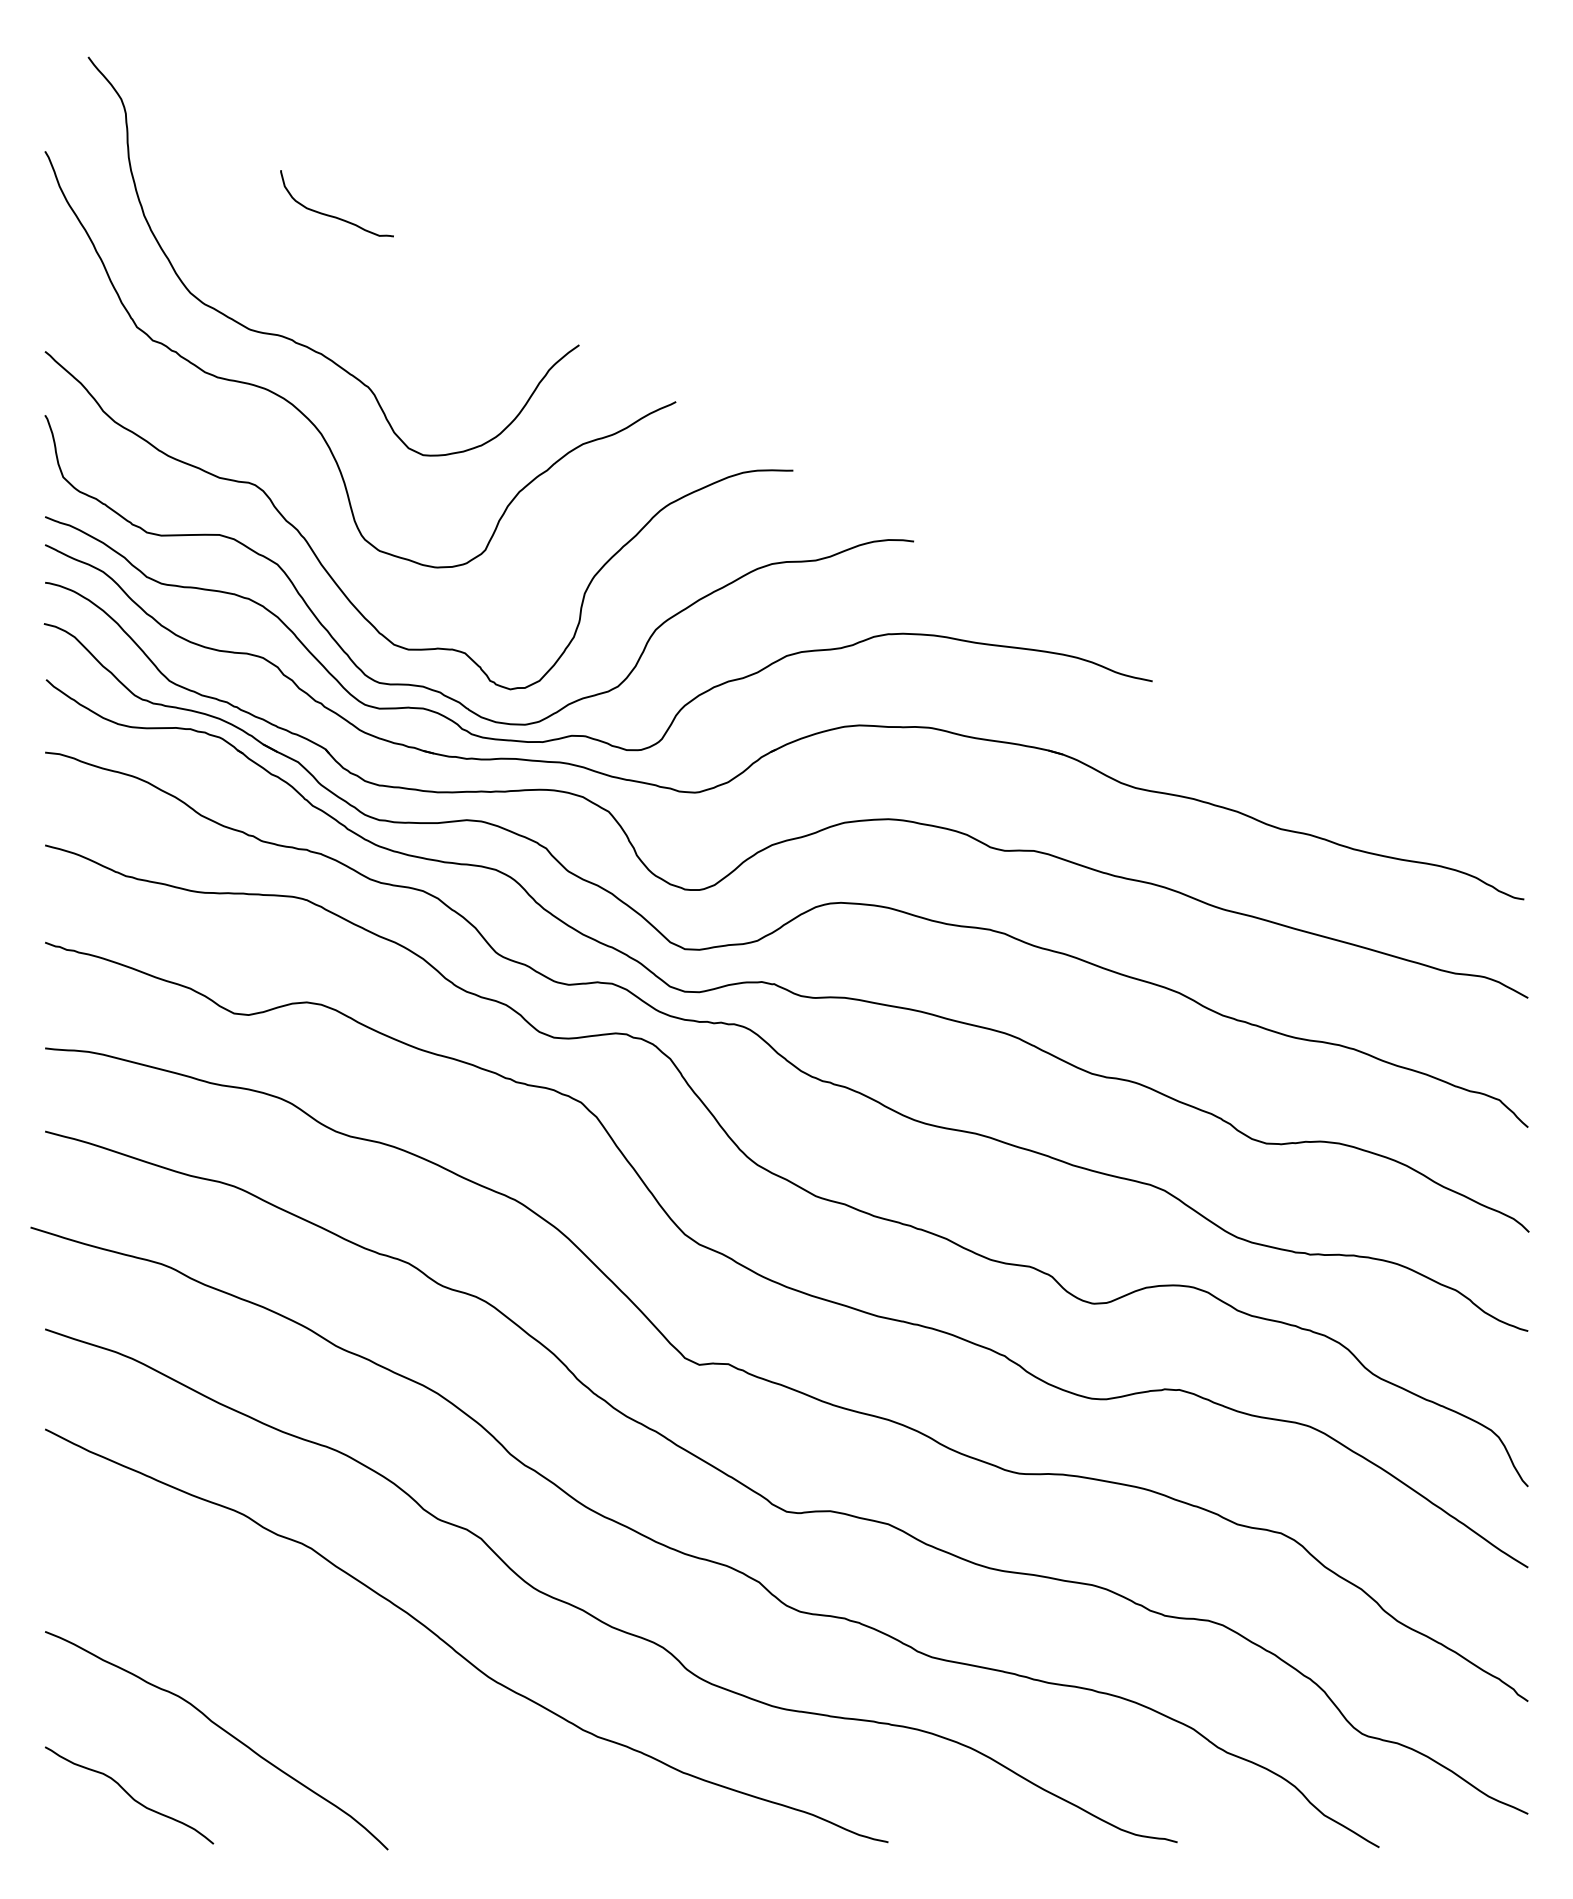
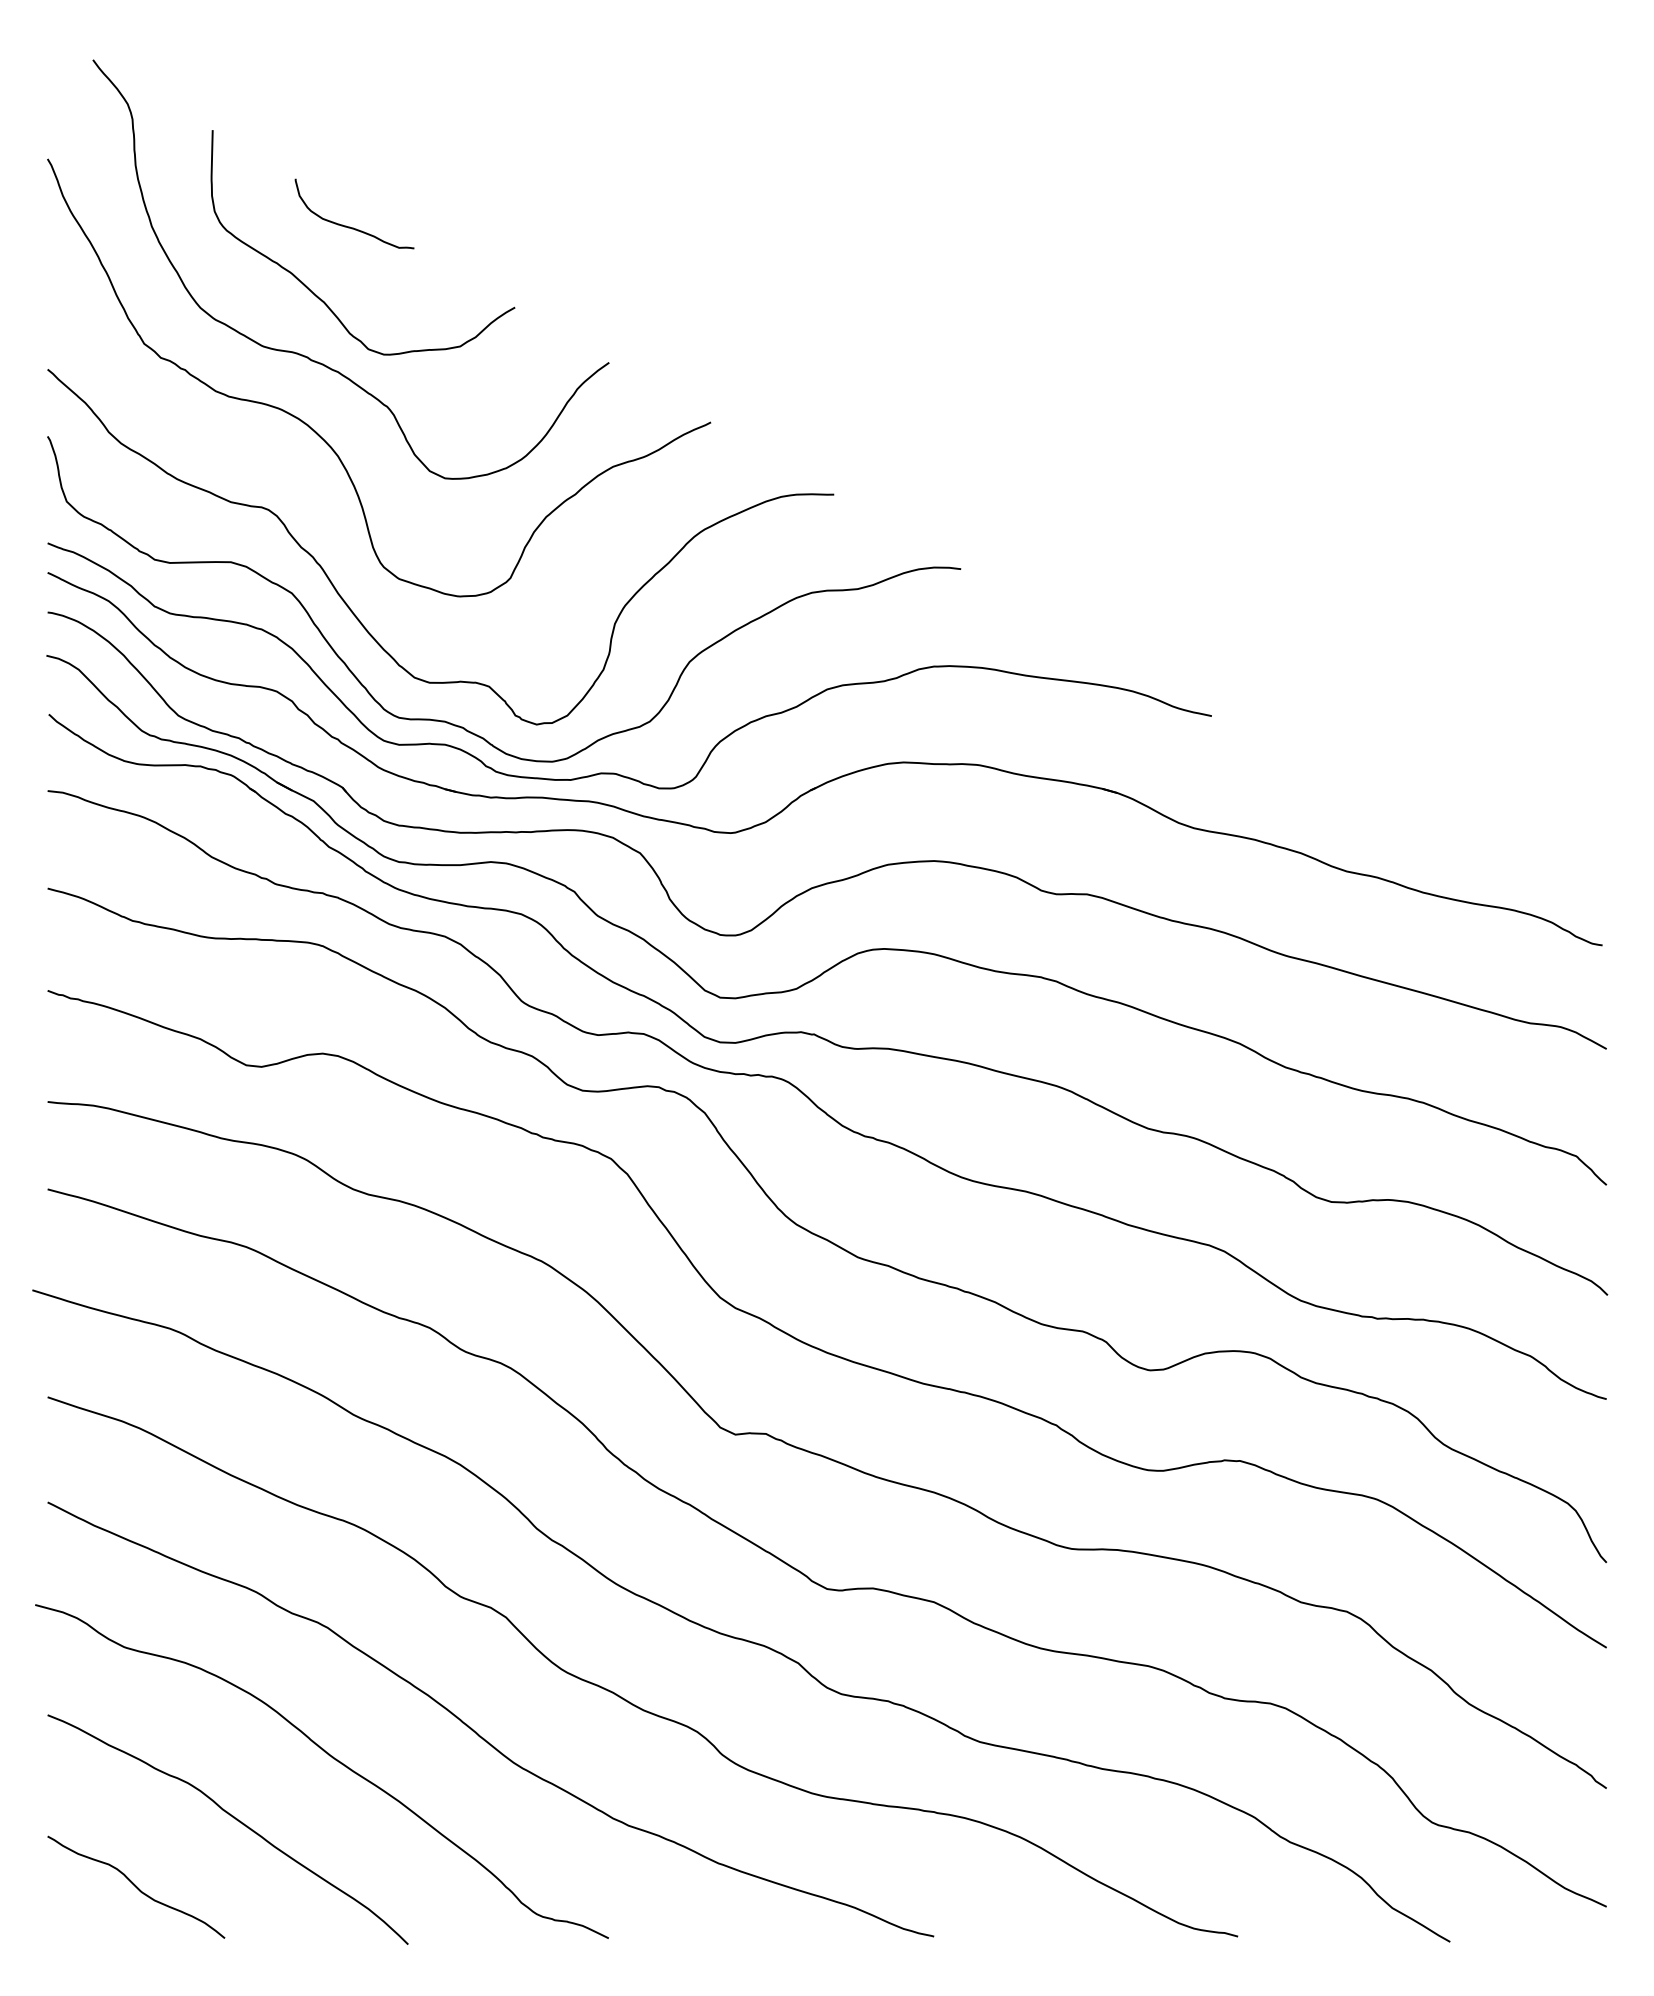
curve: (299, 279) -> (315, 293), added
curve: (313, 1671) -> (329, 1756), added

